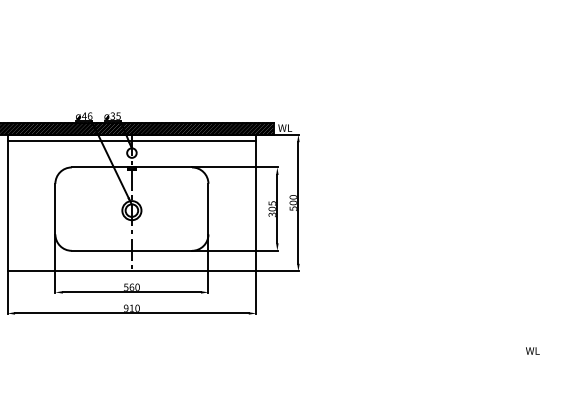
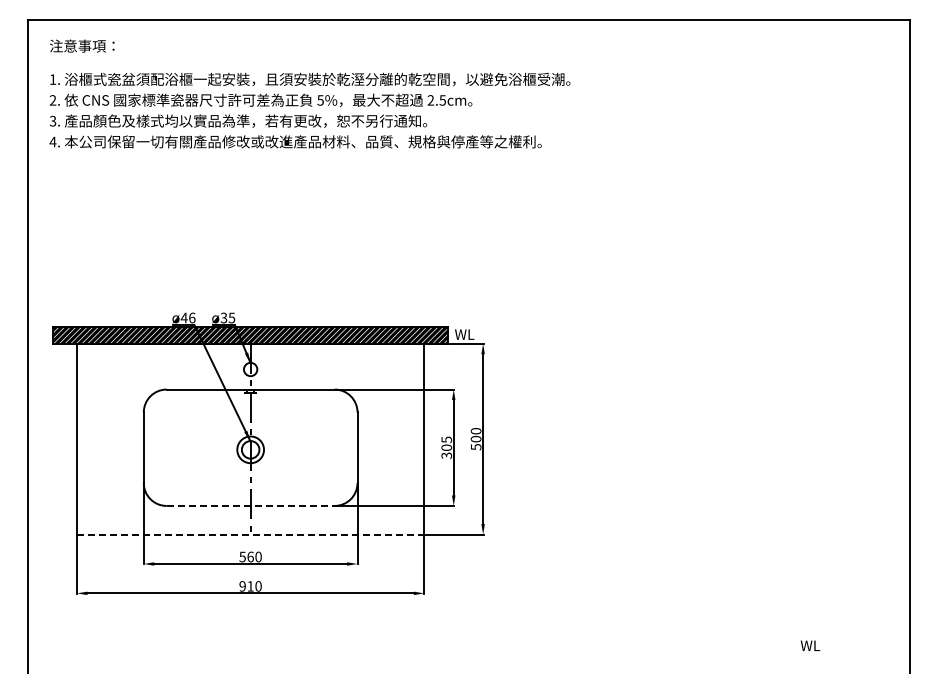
line: (131, 141) -> (250, 353), removed
line: (131, 250) -> (250, 505), solid -> dashed
line: (131, 271) -> (250, 534), solid -> dashed

